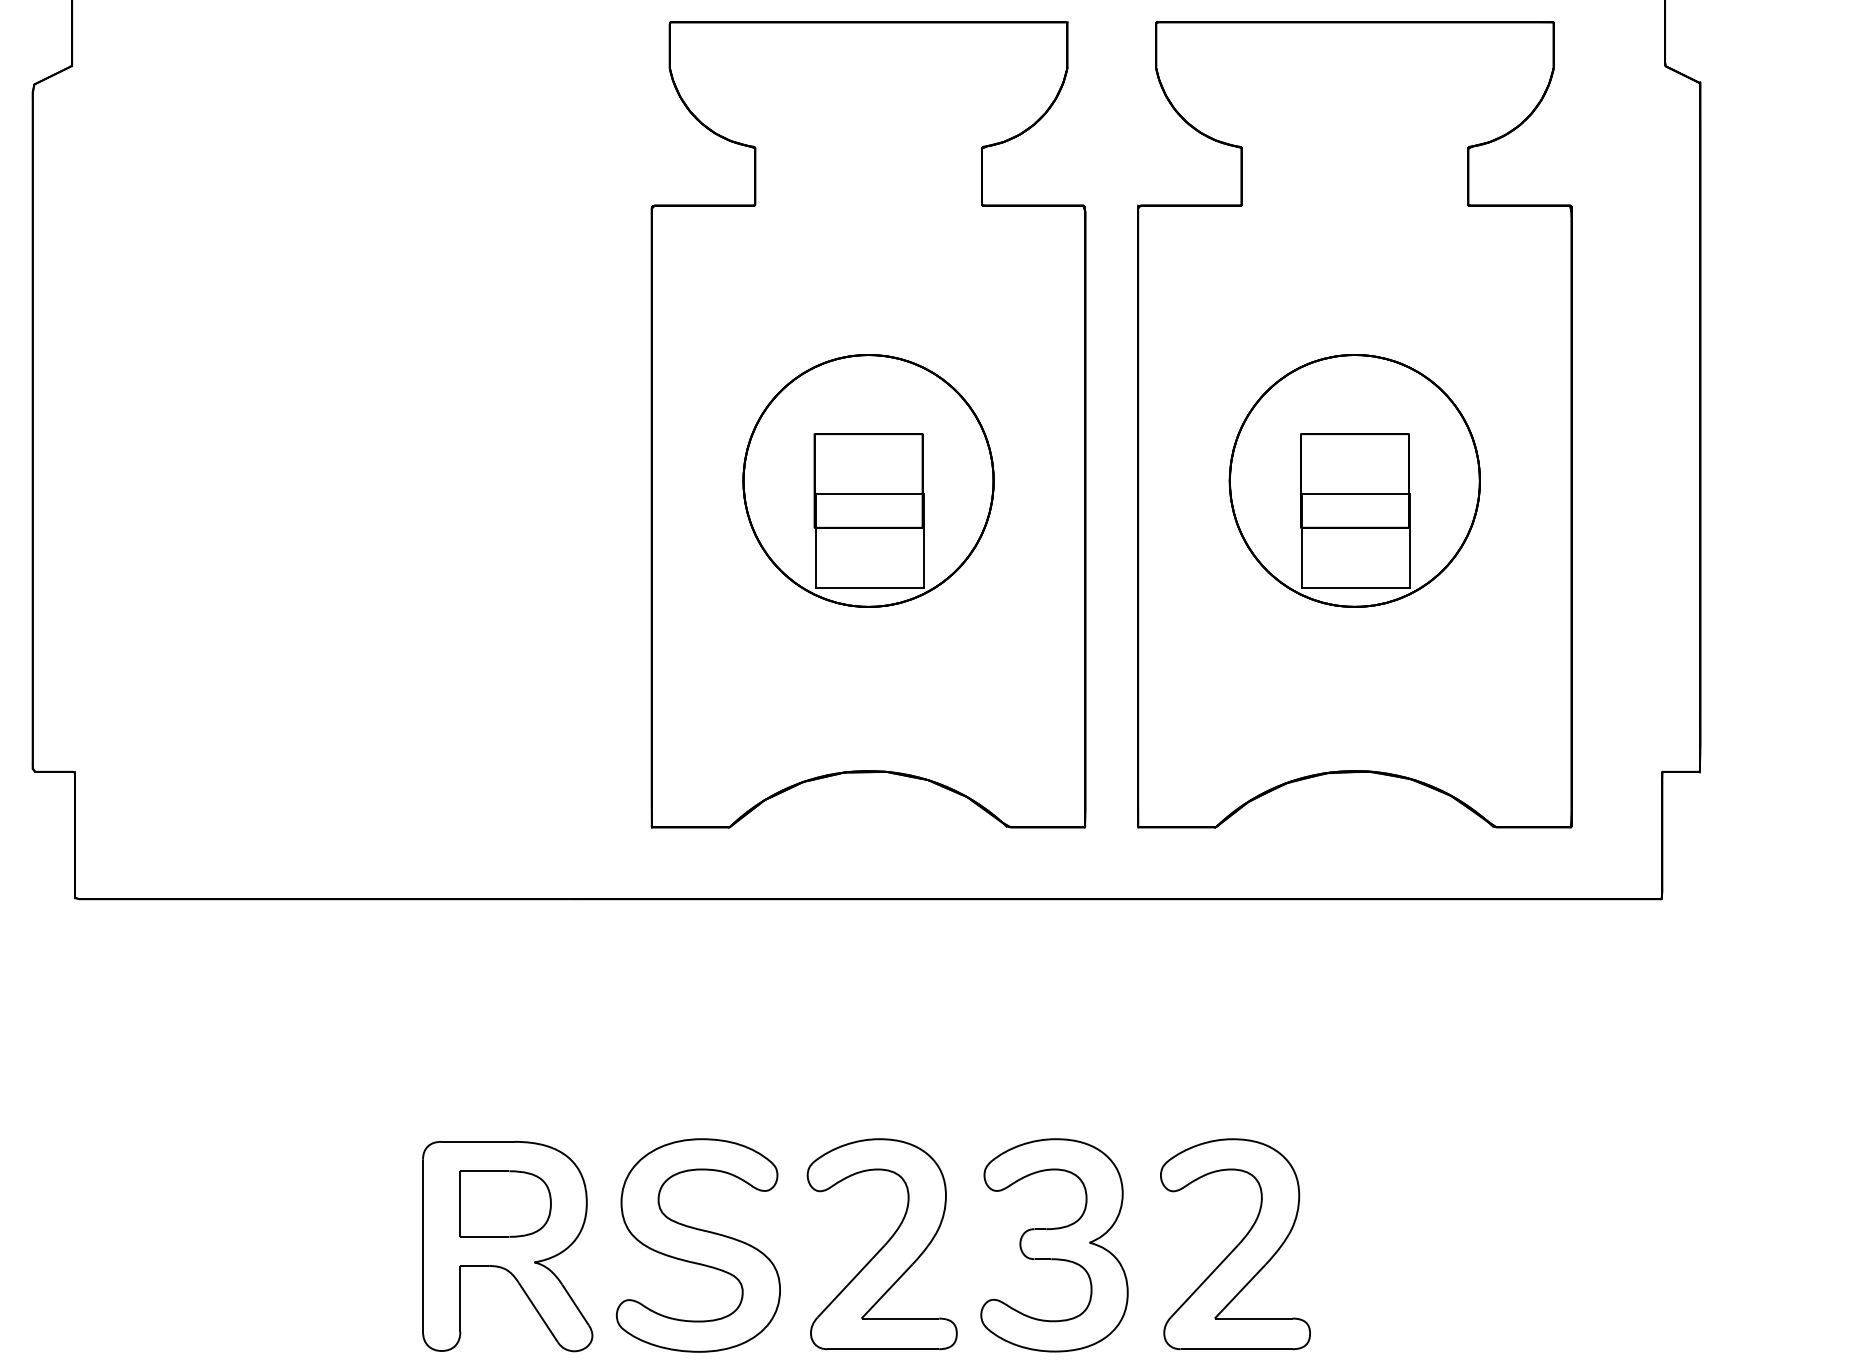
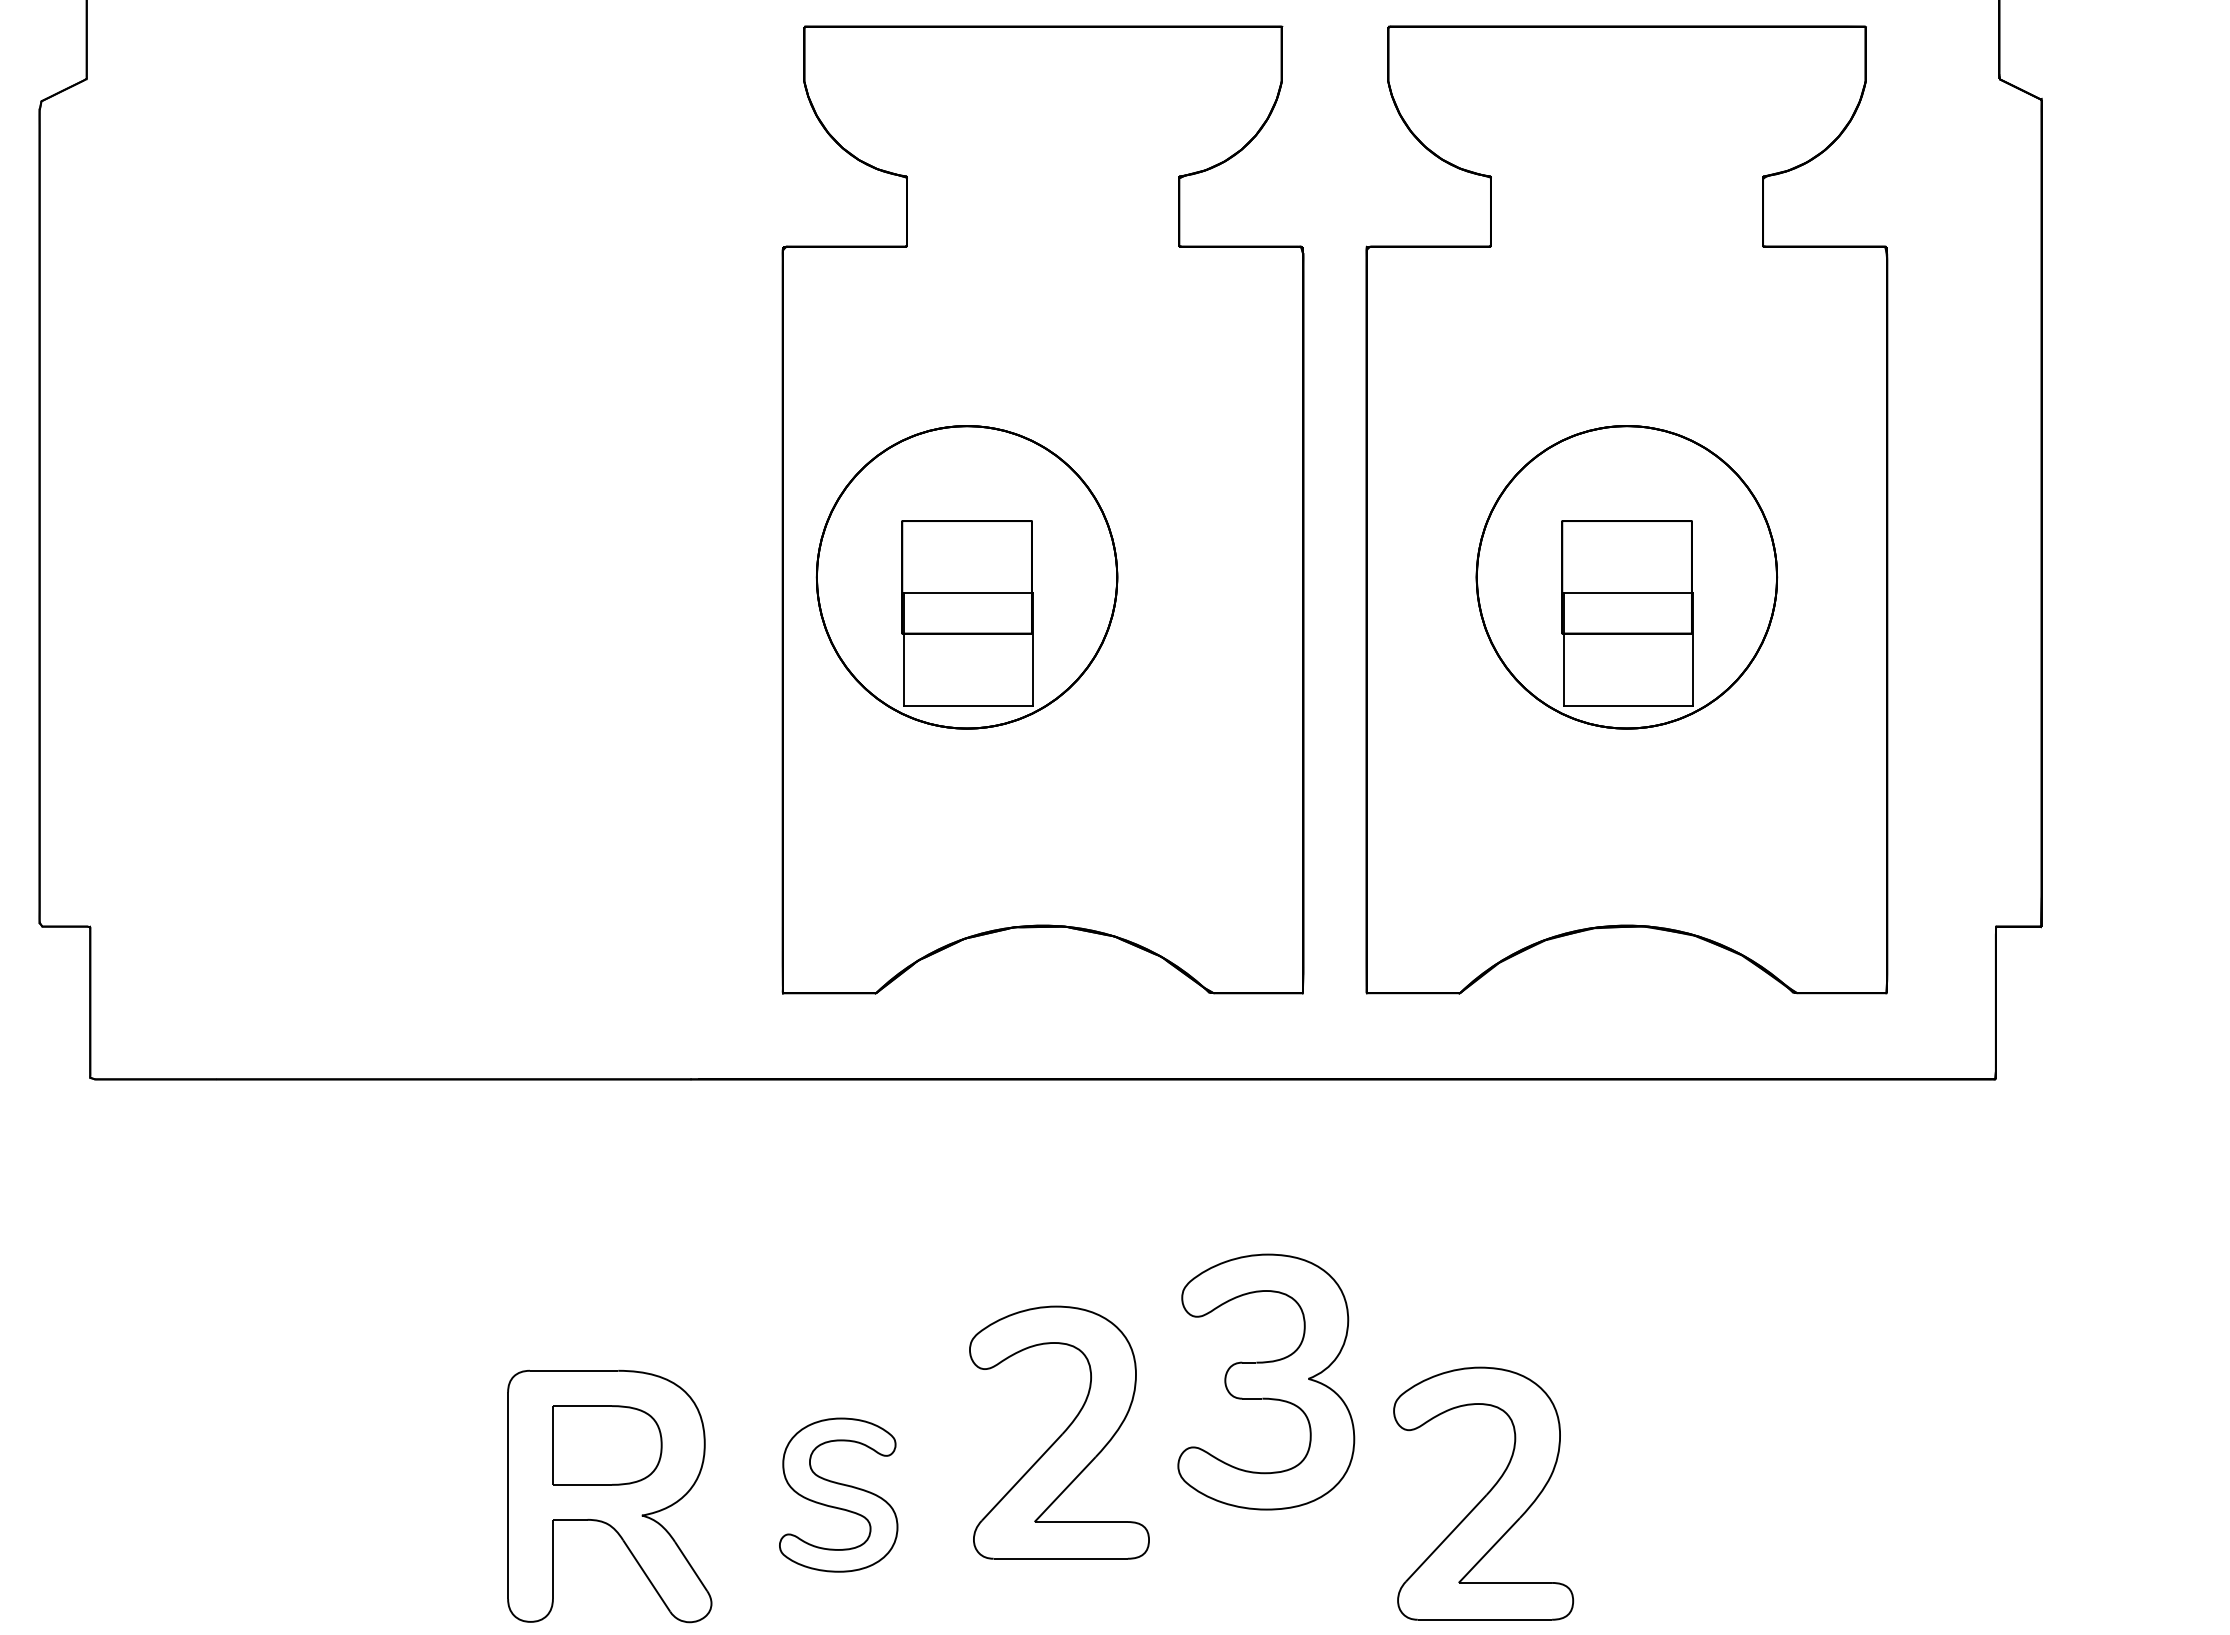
part: (868, 481) -> (966, 577), moved
part: (698, 1244) -> (838, 1494), size x0.6
part: (882, 1244) -> (1059, 1432), moved
part: (1054, 1244) -> (1266, 1381), moved

